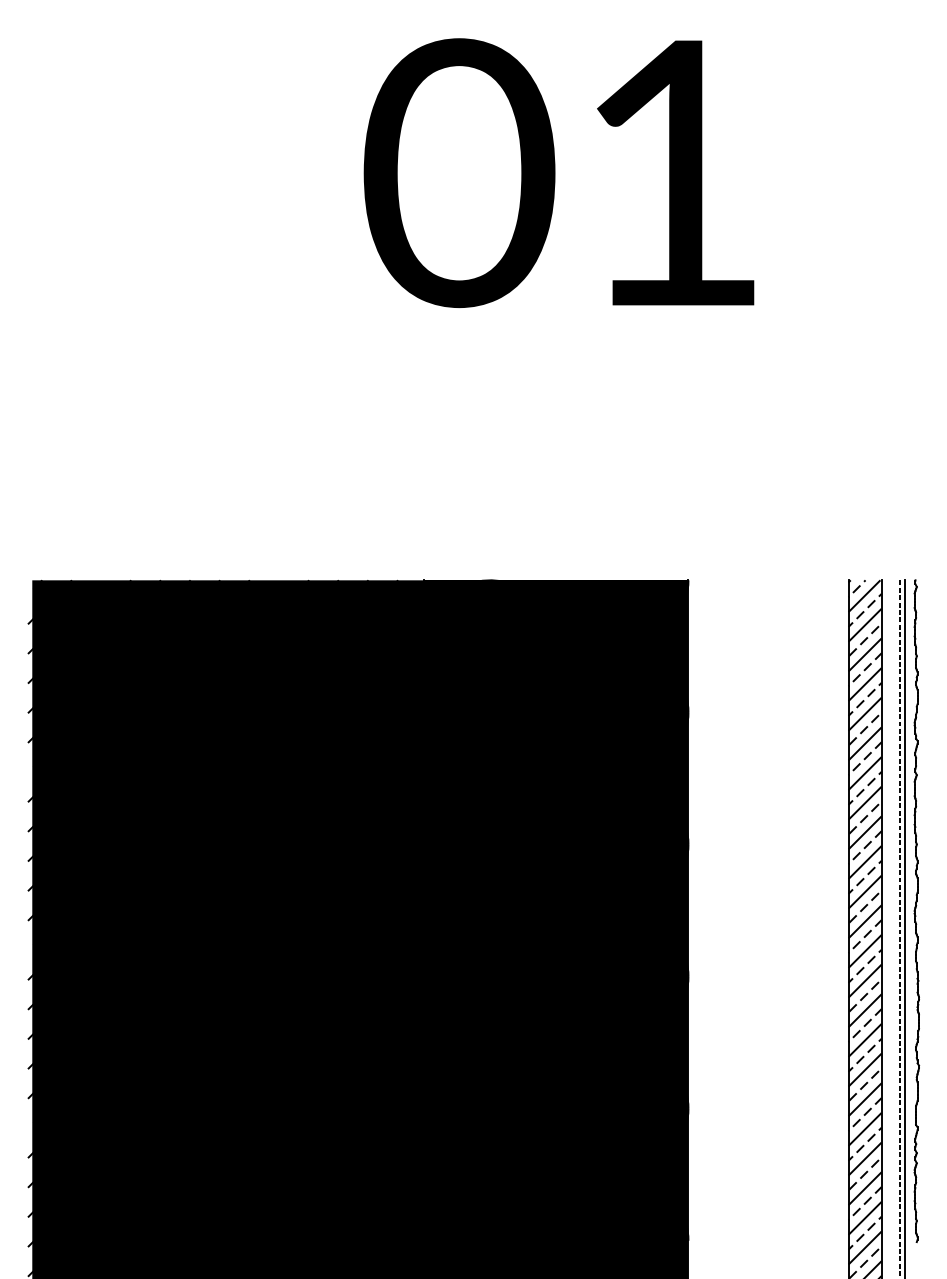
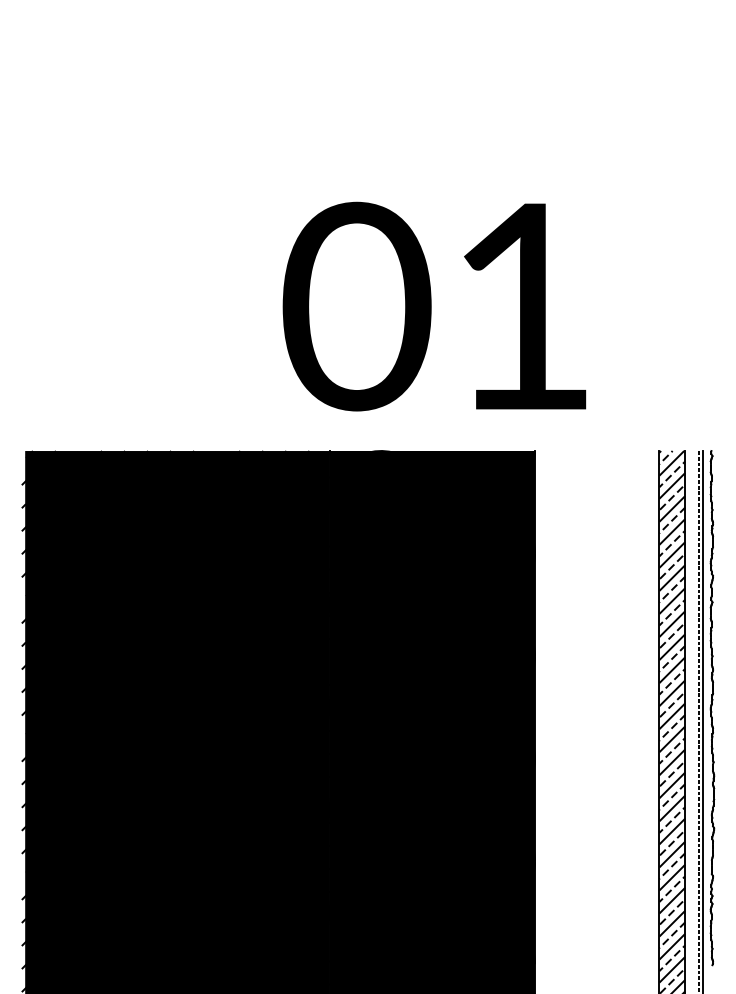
text: (559, 172) -> (434, 306), moved

